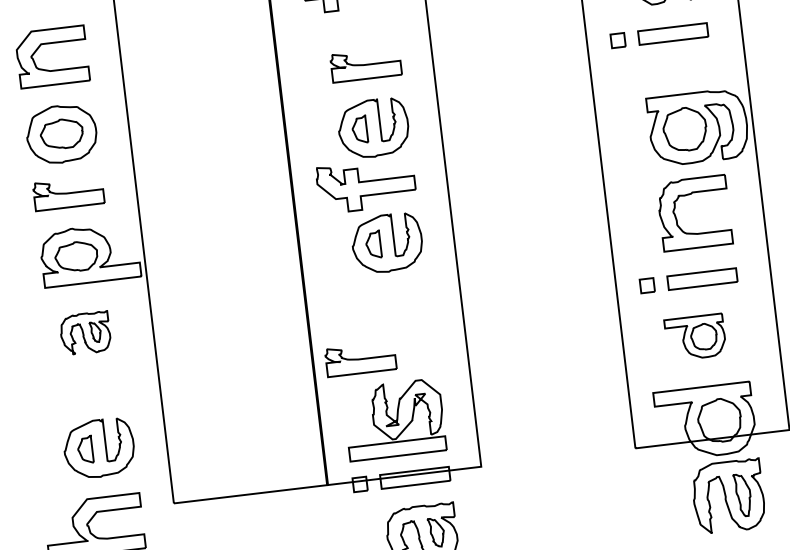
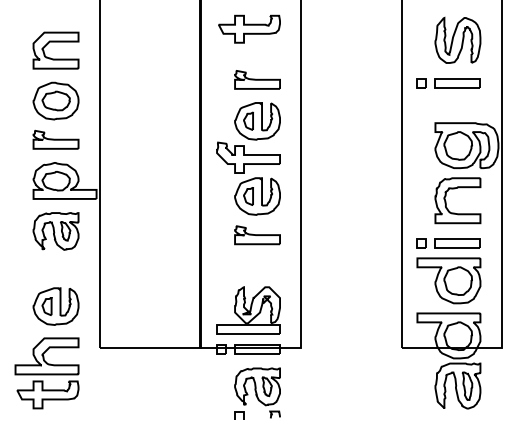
part: (84, 333) -> (55, 231), size x1.43
part: (694, 336) -> (448, 280), size x1.67
part: (360, 359) -> (257, 235), moved

